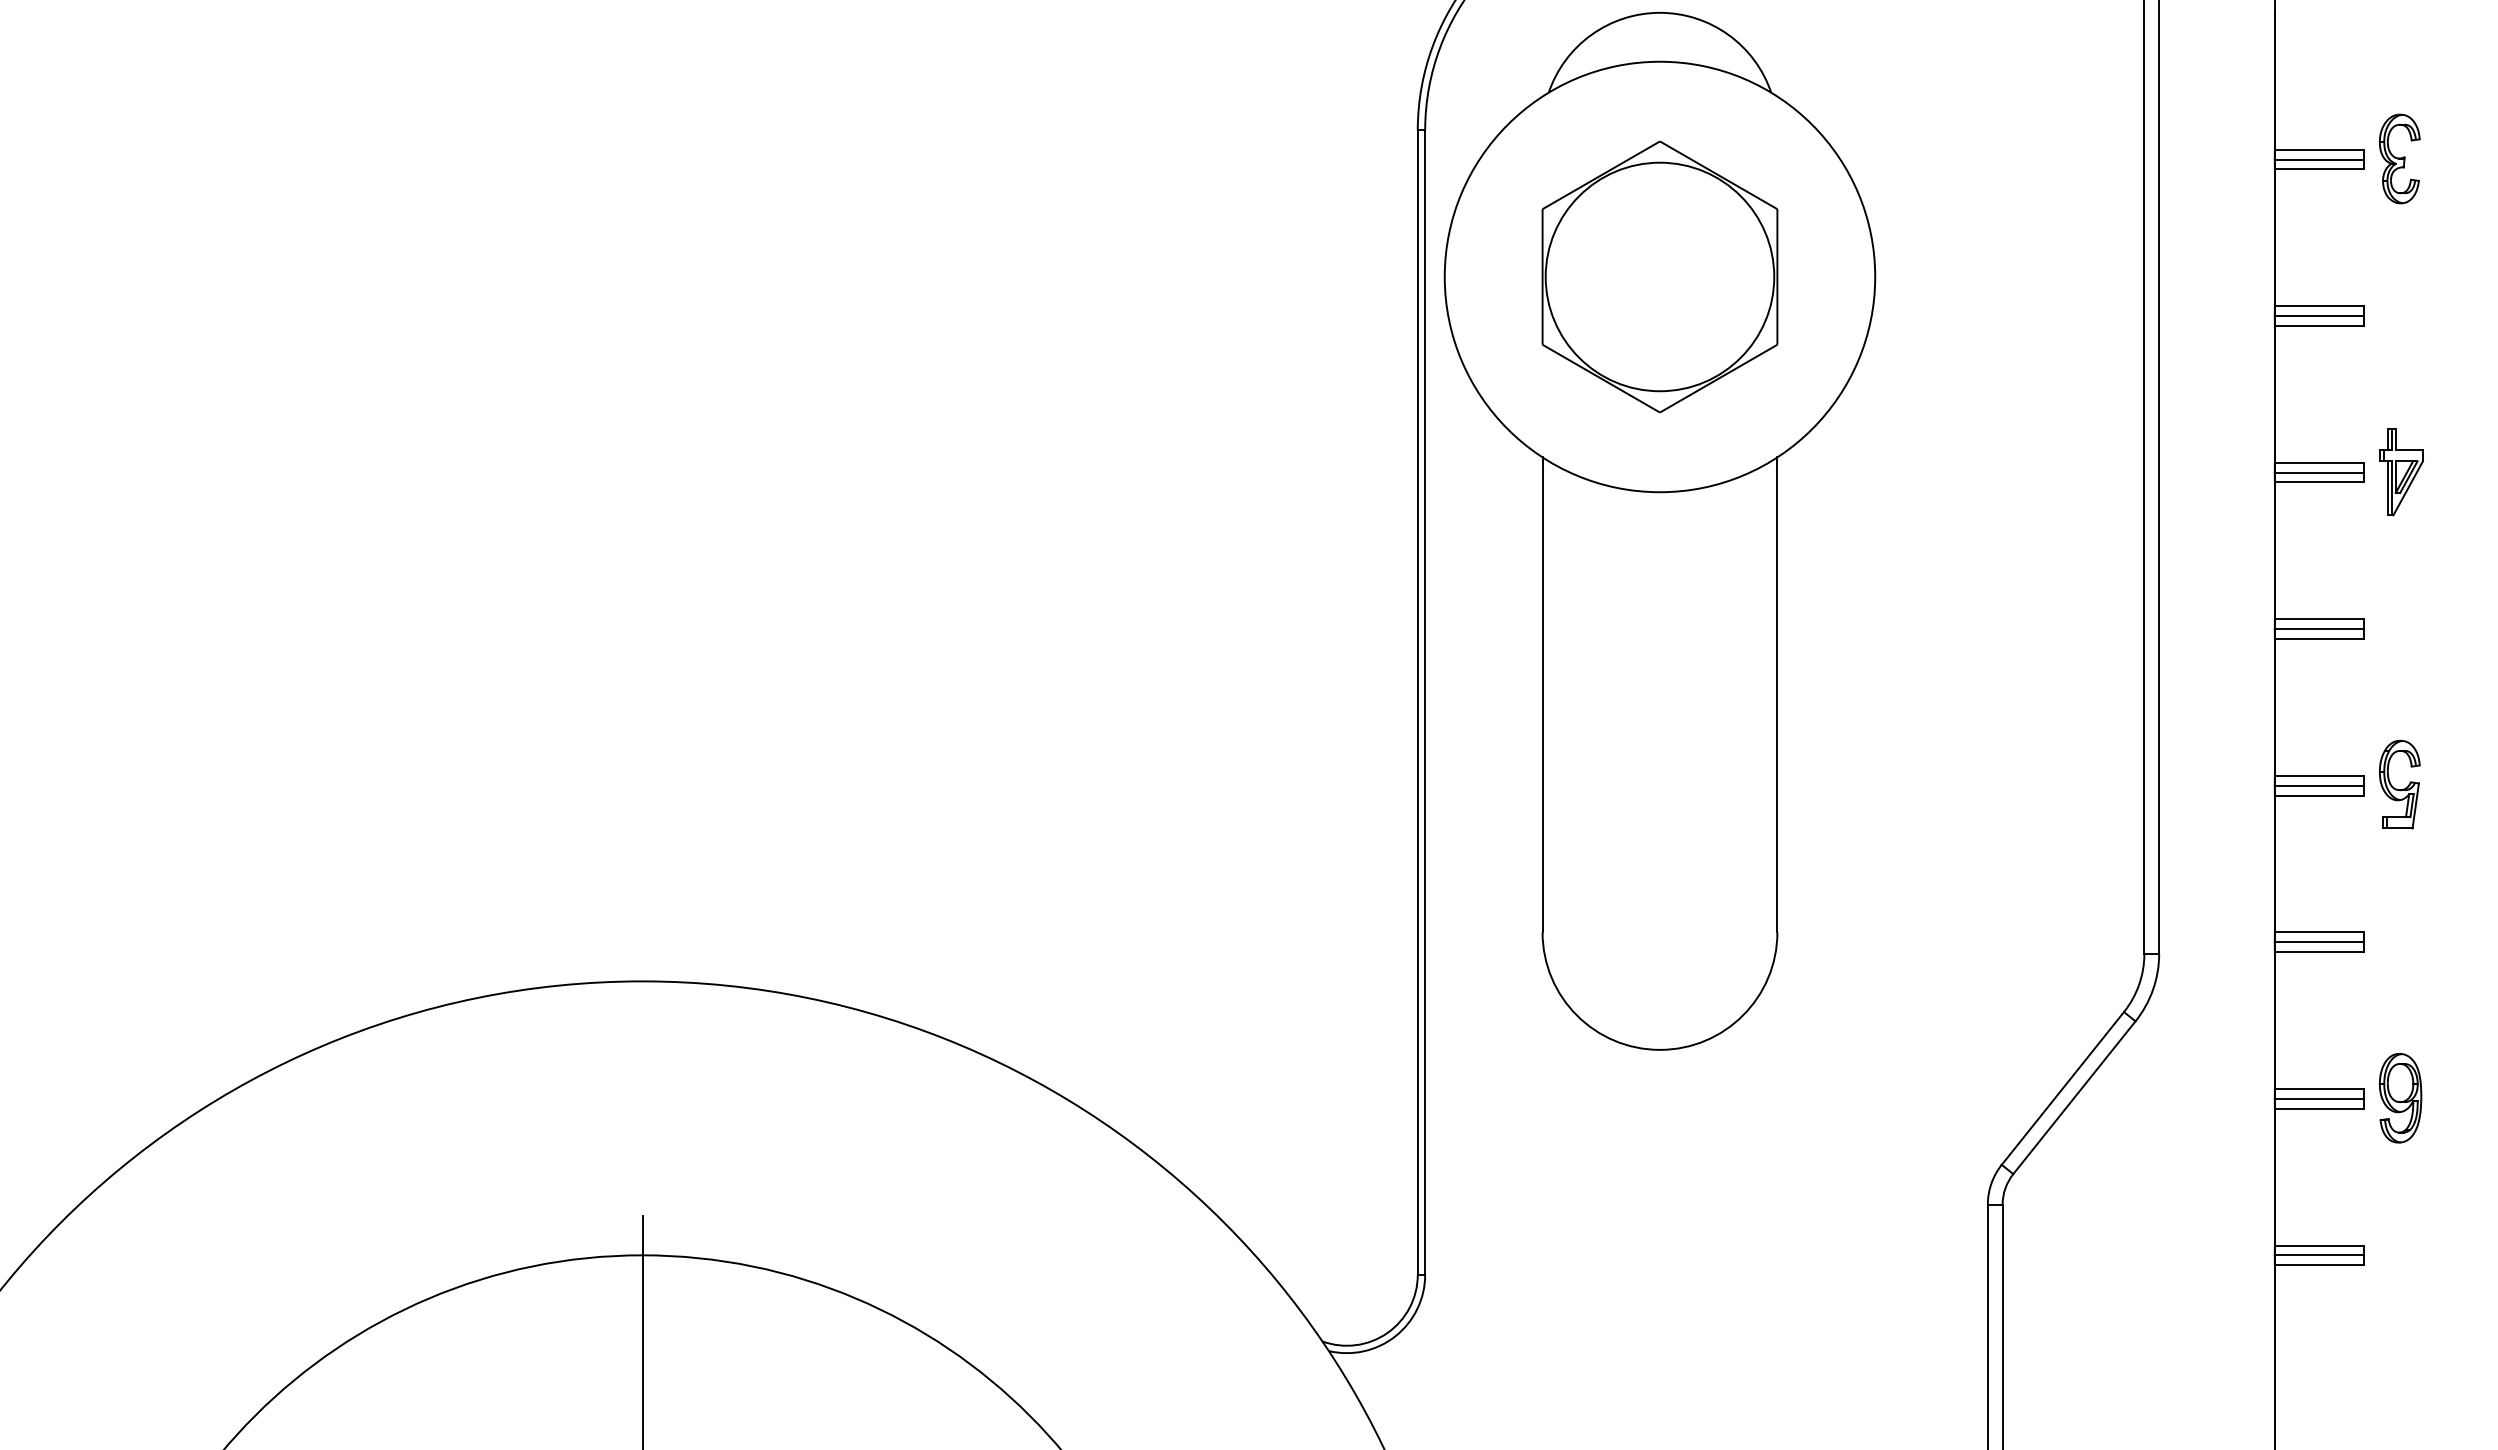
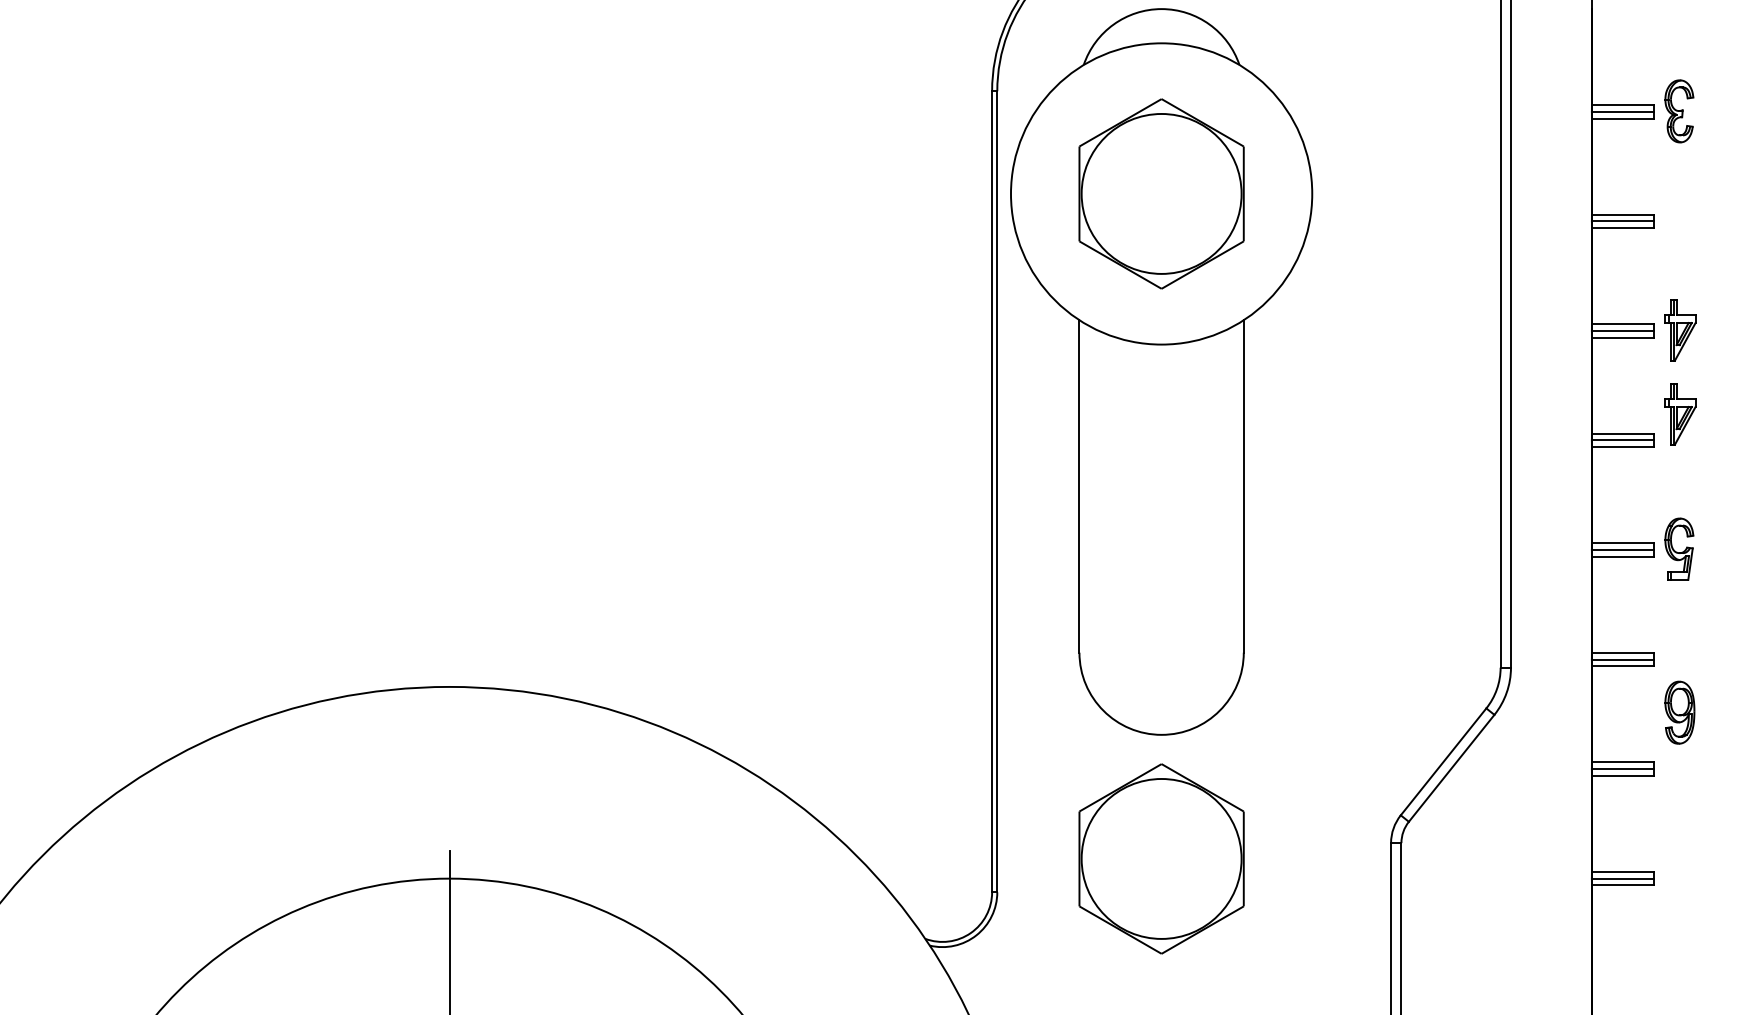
part: (2401, 592) -> (1680, 414), added
part: (2399, 1097) -> (1679, 712), moved
part: (1659, 1226) -> (1161, 858), added

